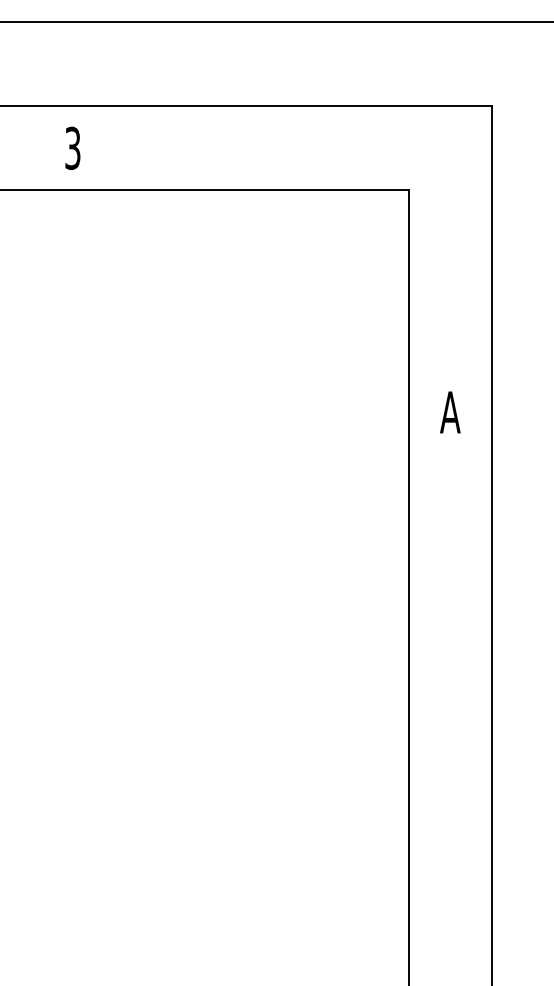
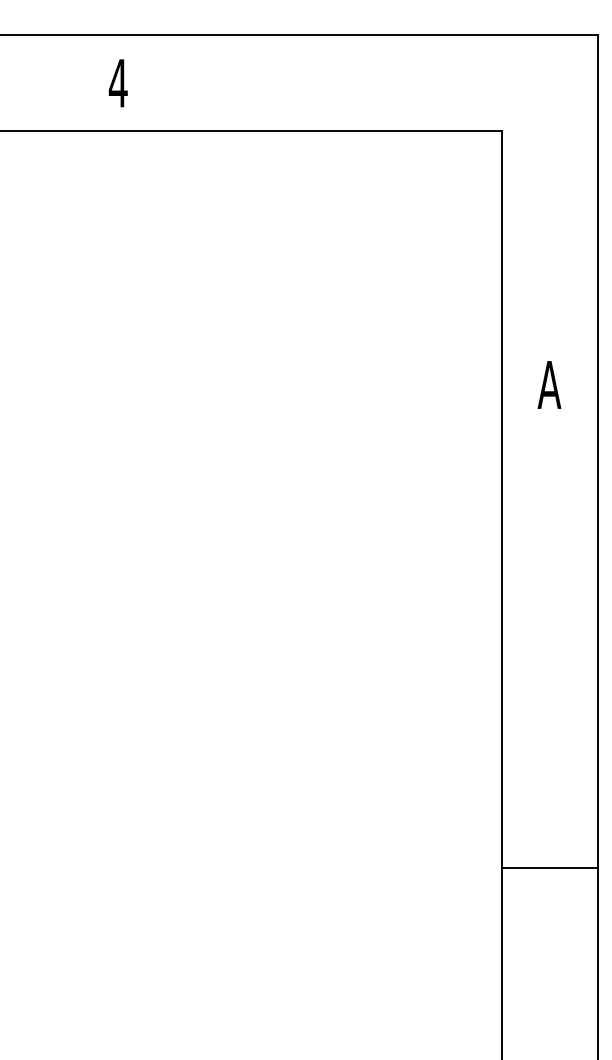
text: (72, 148) -> (117, 83), 3 -> 4
line: (450, 835) -> (549, 868), added

